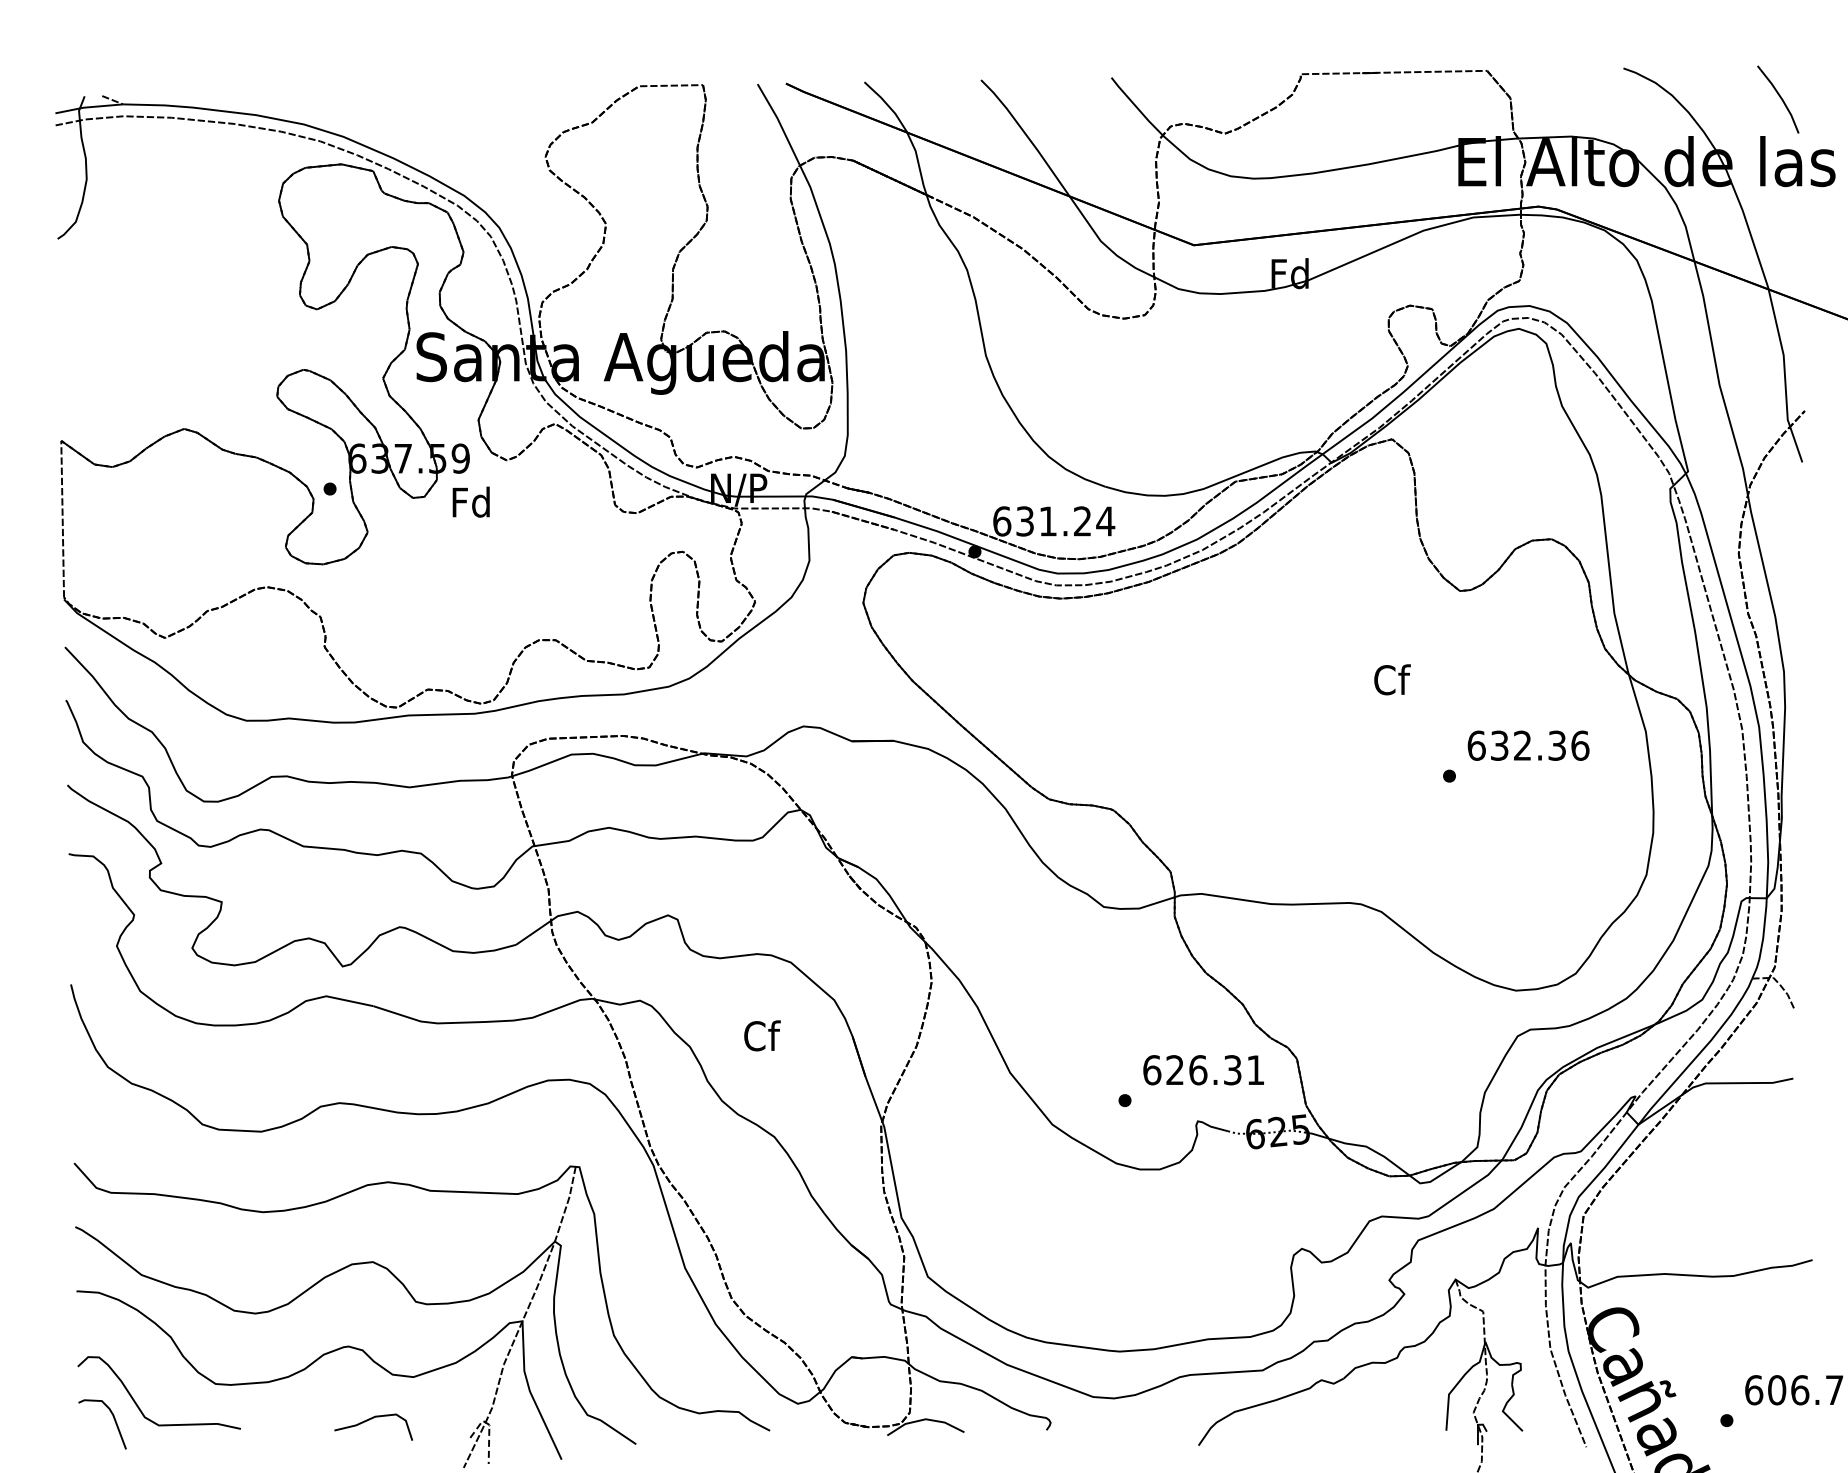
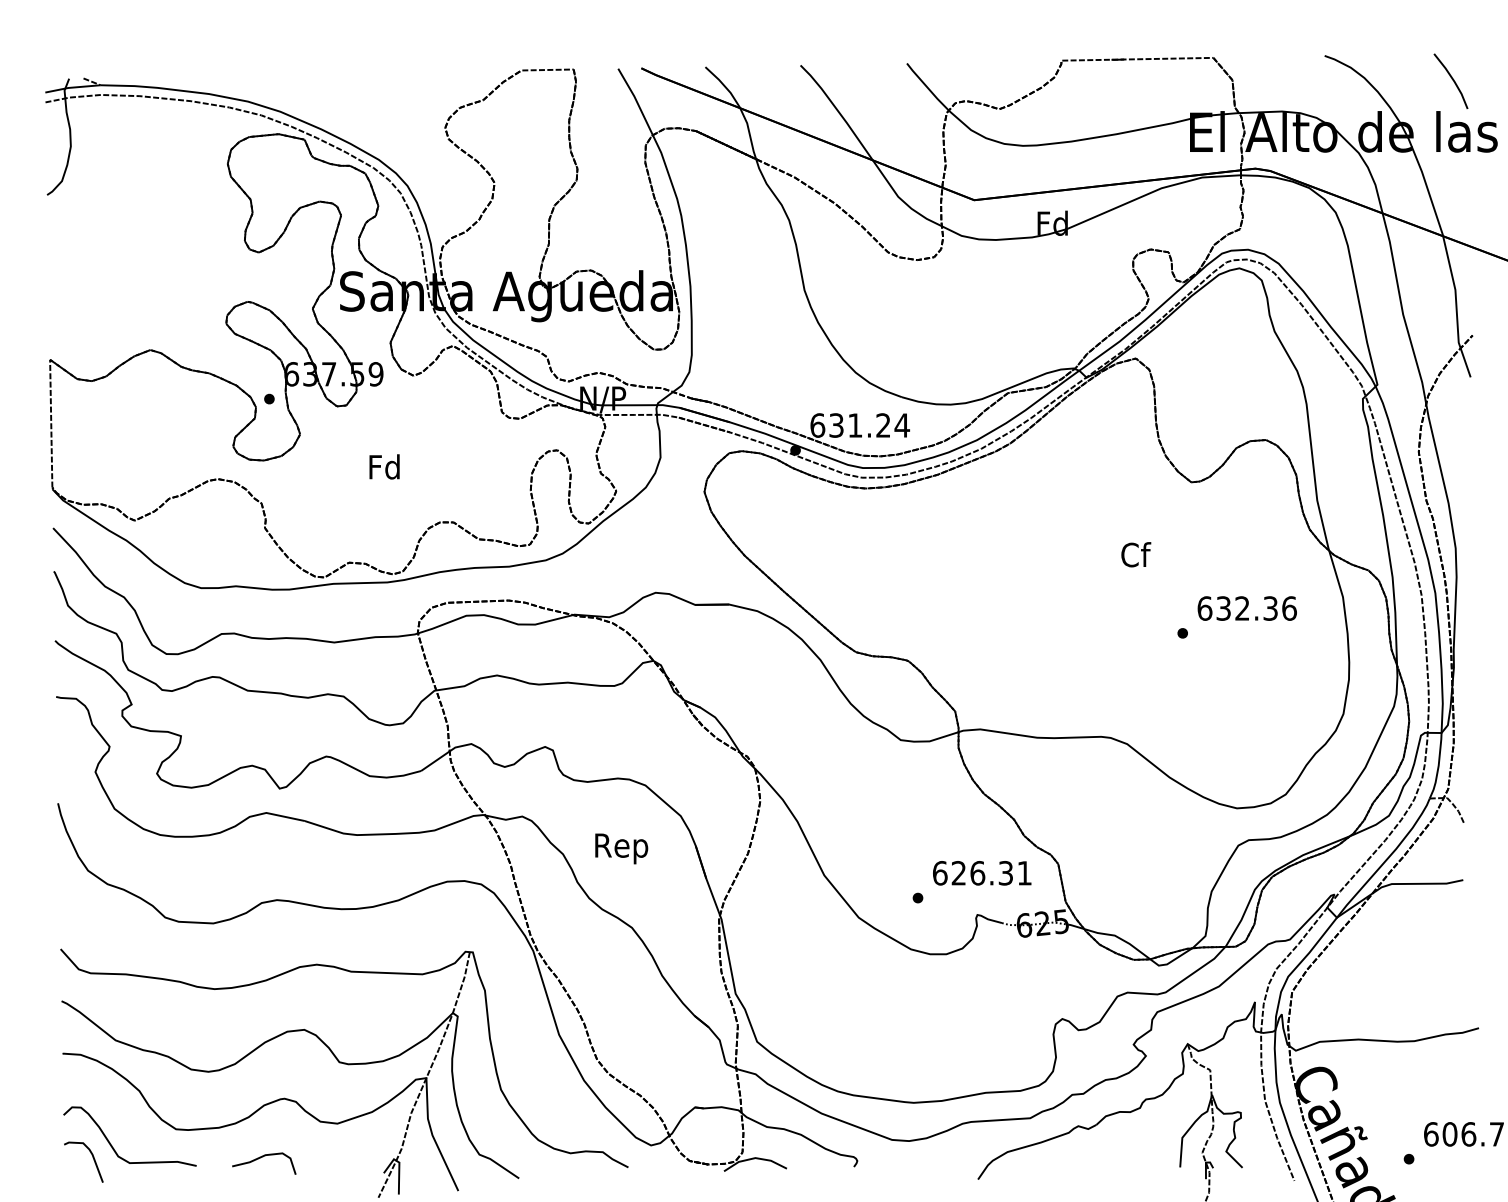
text: (470, 501) -> (383, 466), moved
text: (761, 1039) -> (621, 848), Cf -> Rep
curve: (369, 1420) -> (260, 1158), moved
line: (489, 1428) -> (399, 1165), dashed -> solid

